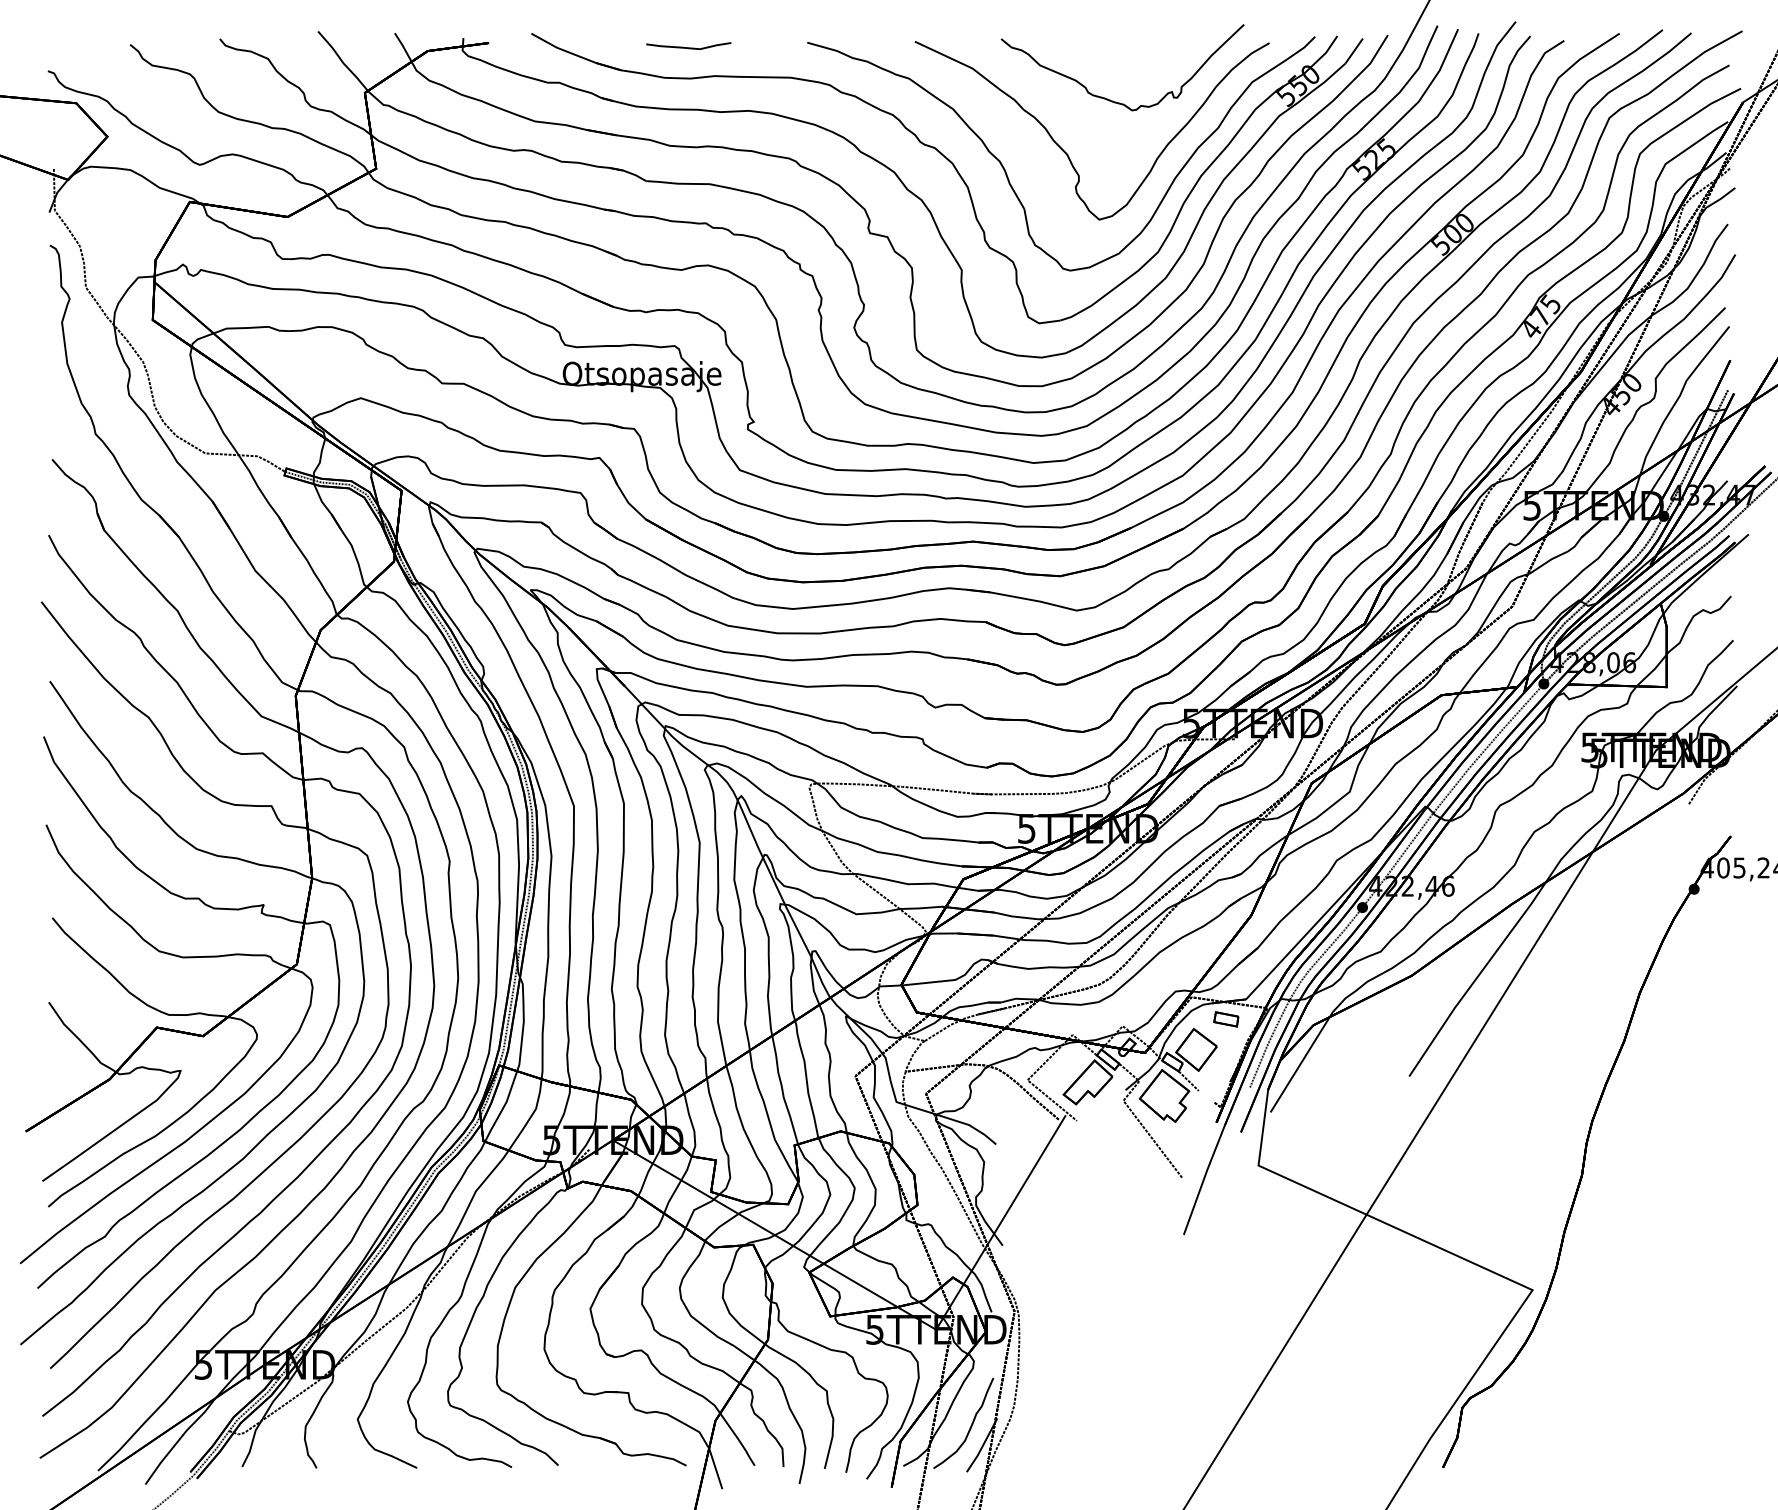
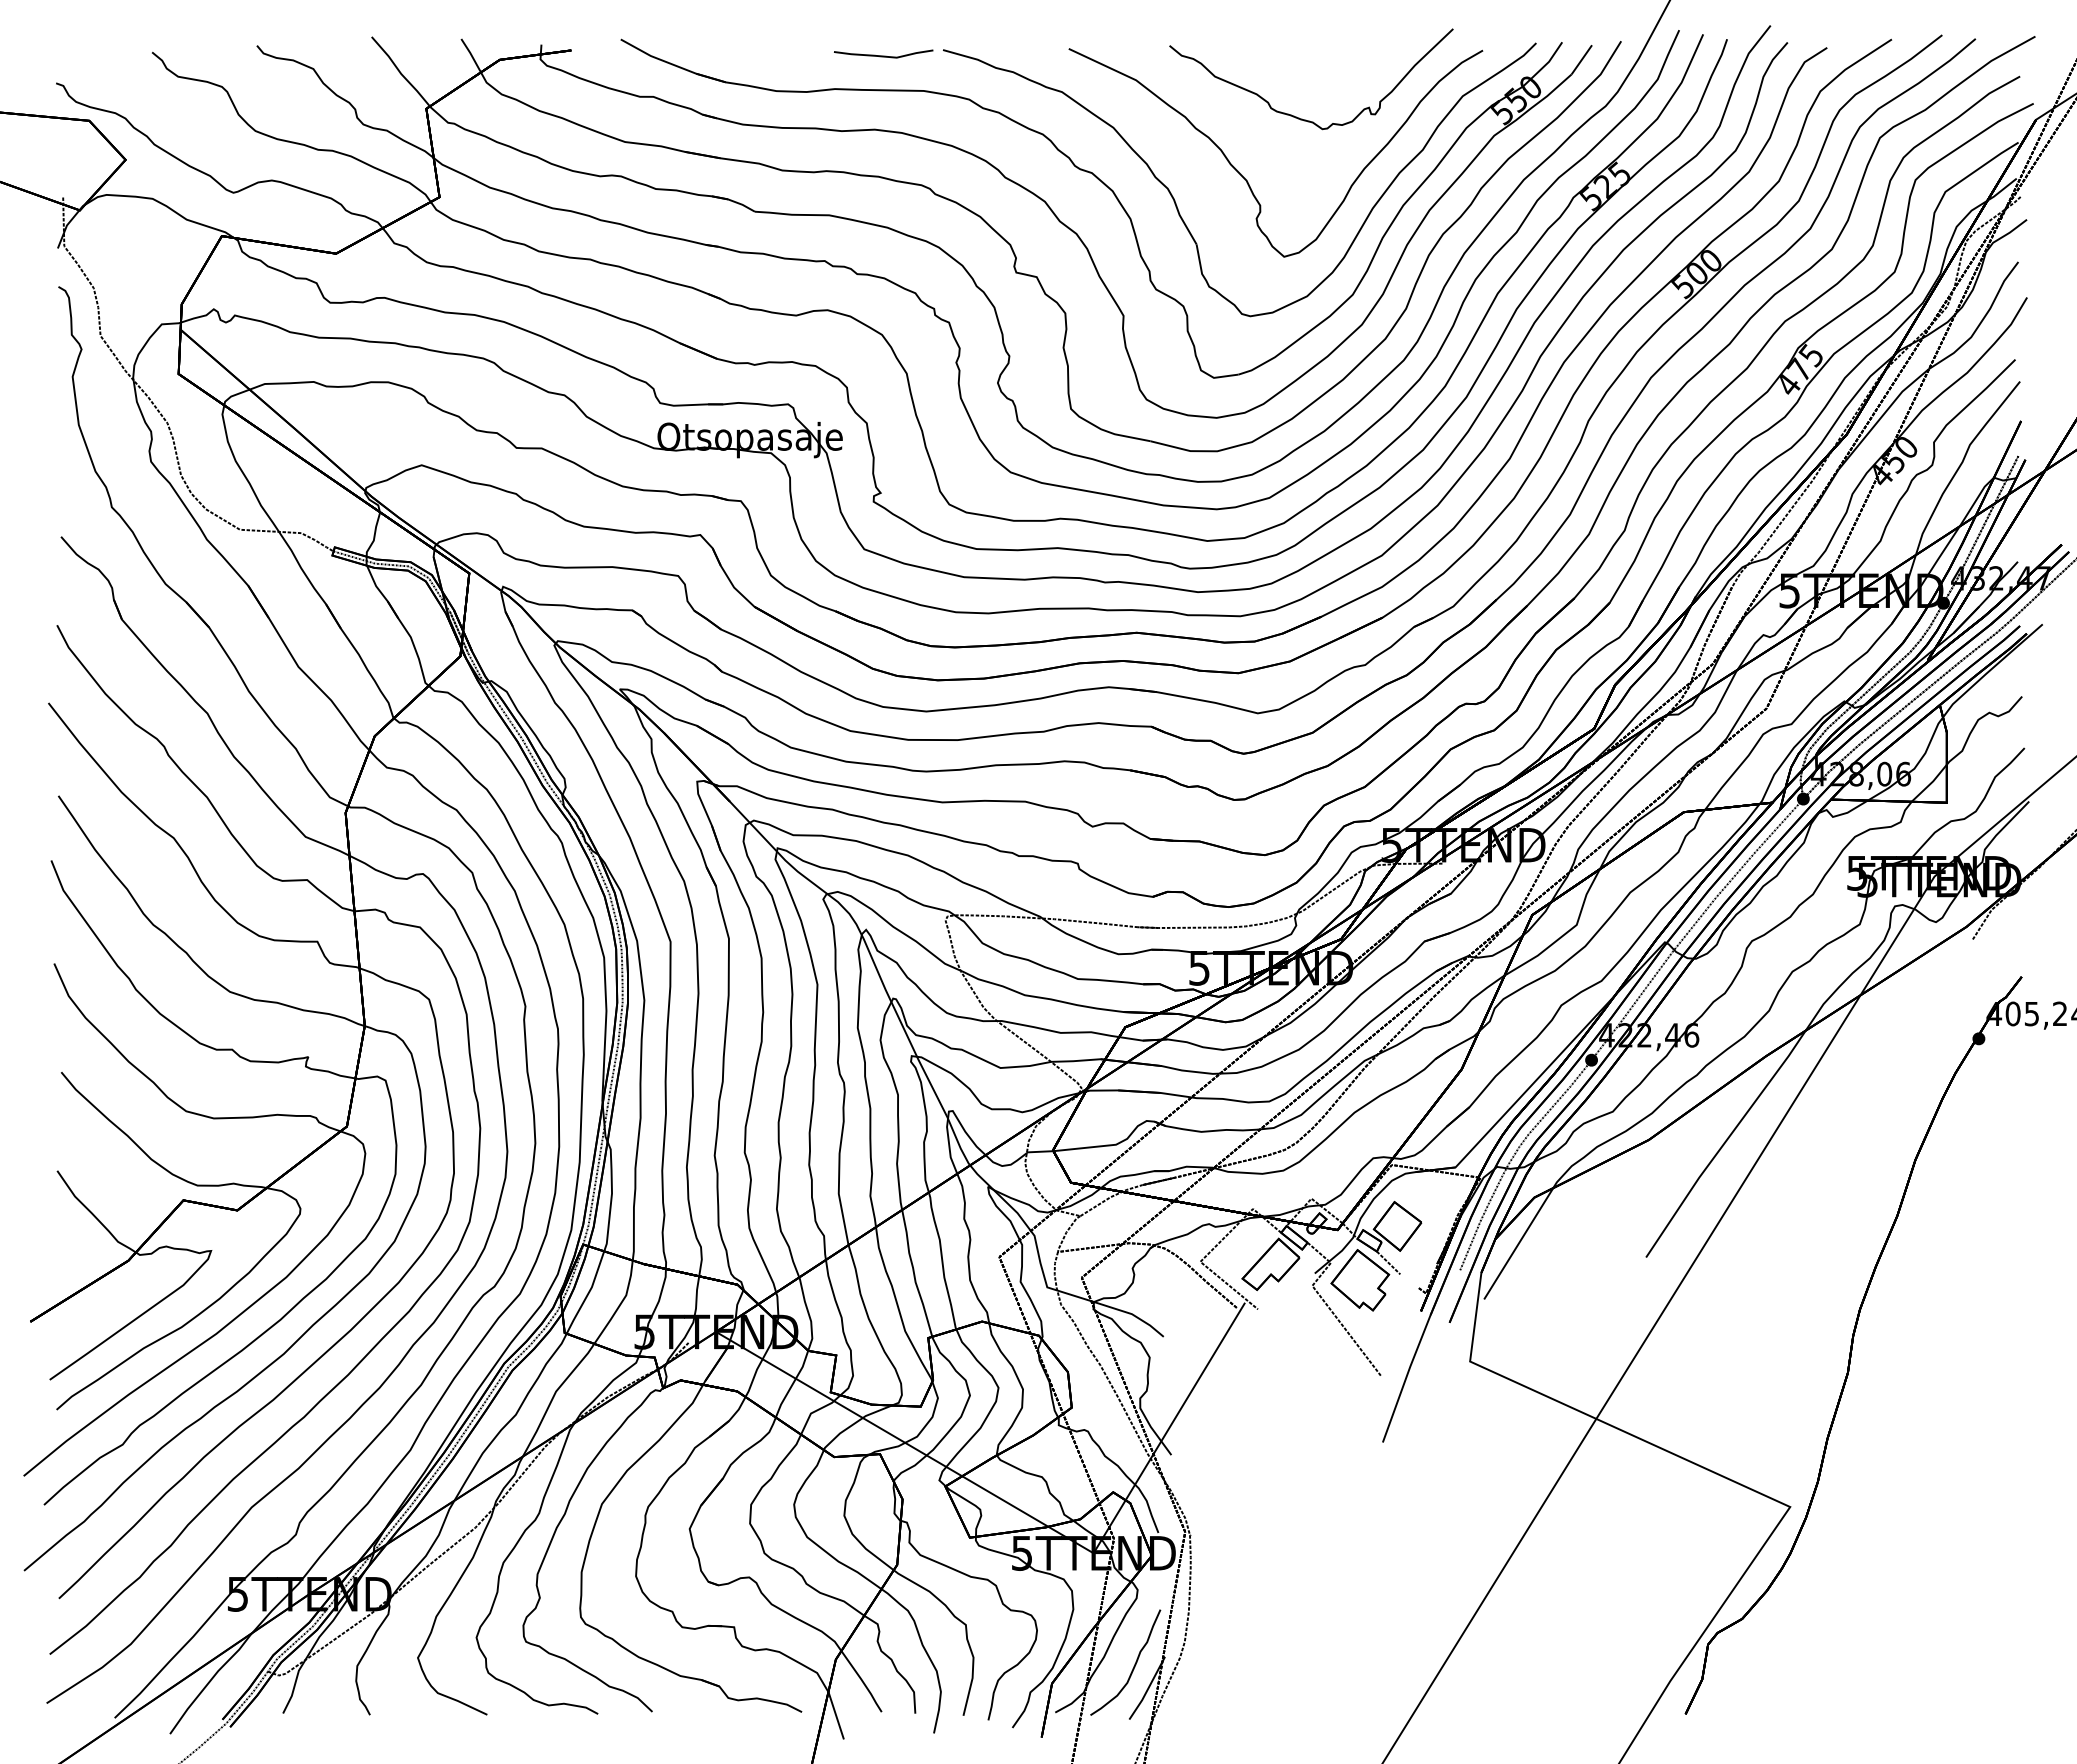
curve: (688, 47) -> (883, 55), moved
part: (1226, 1019) -> (1432, 1190), removed

